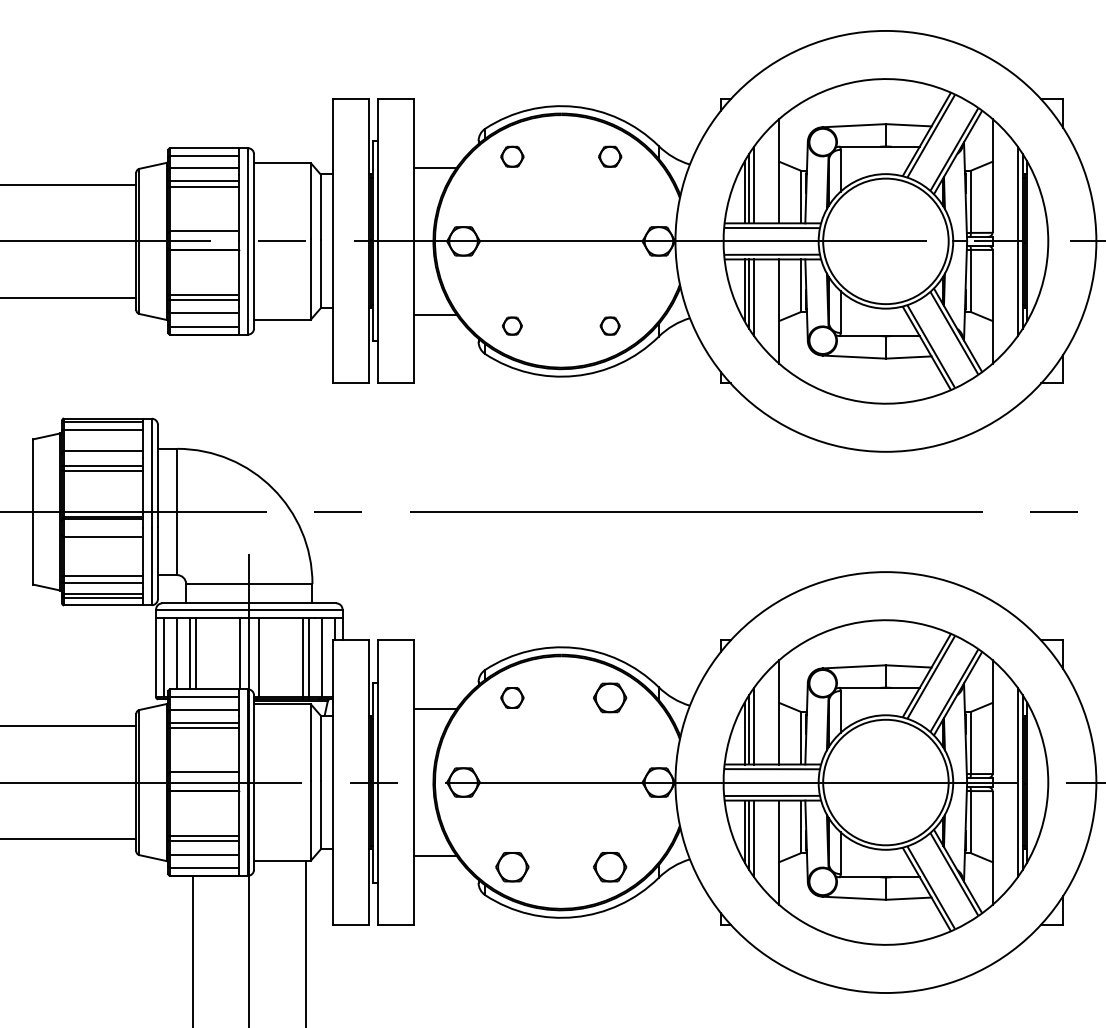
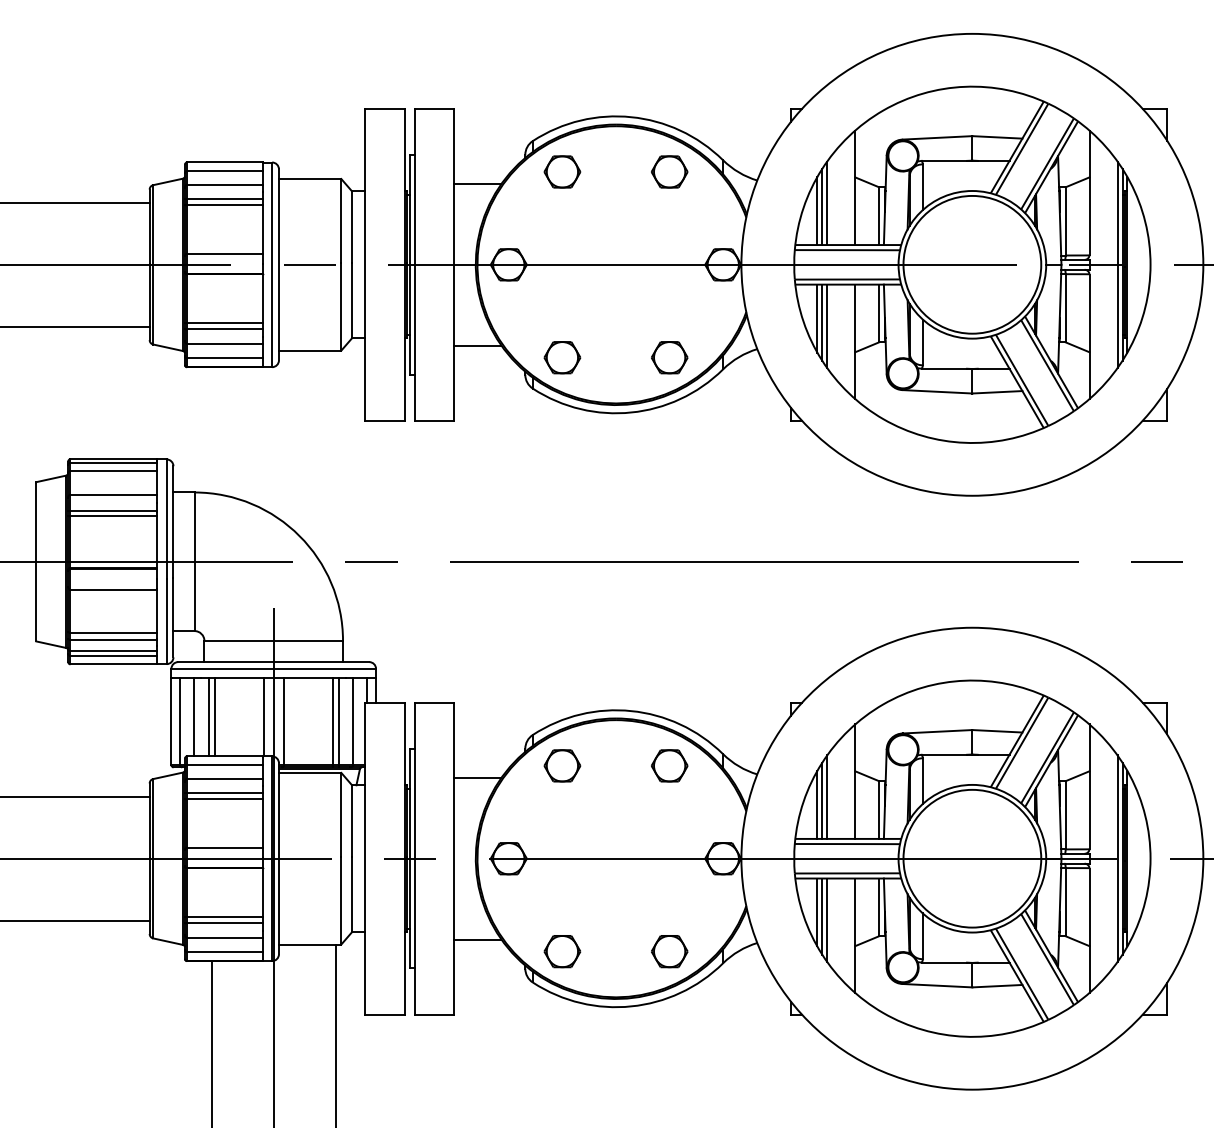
part: (512, 156) -> (562, 171), size x1.43
part: (609, 156) -> (669, 171), size x1.43
part: (512, 325) -> (562, 357), size x1.67
part: (609, 325) -> (669, 357), size x1.67
part: (512, 697) -> (562, 765), size x1.43

